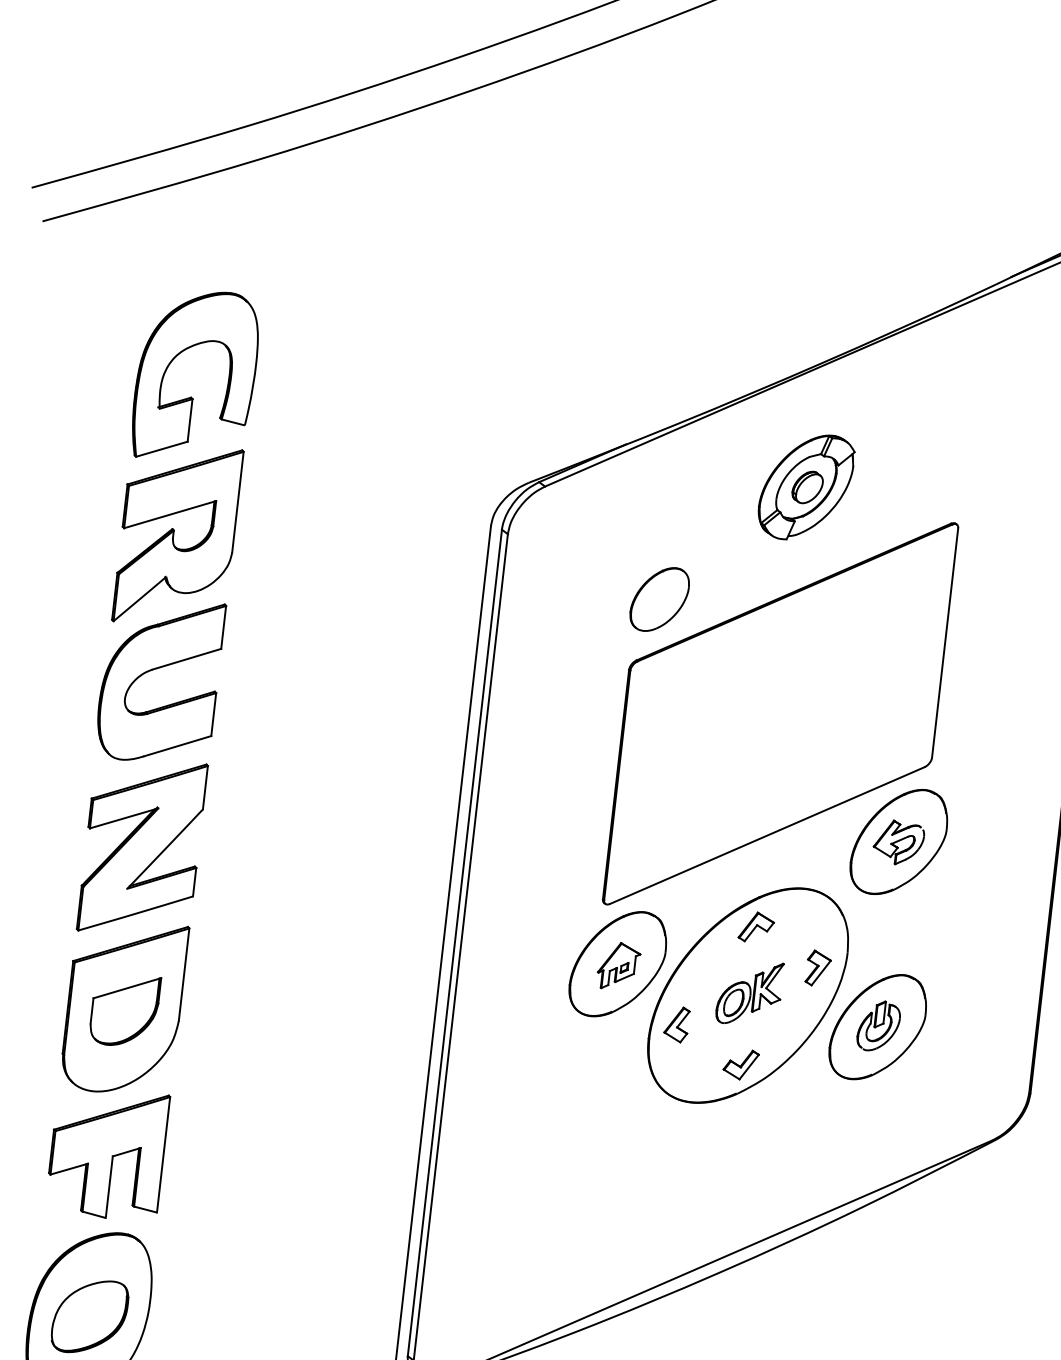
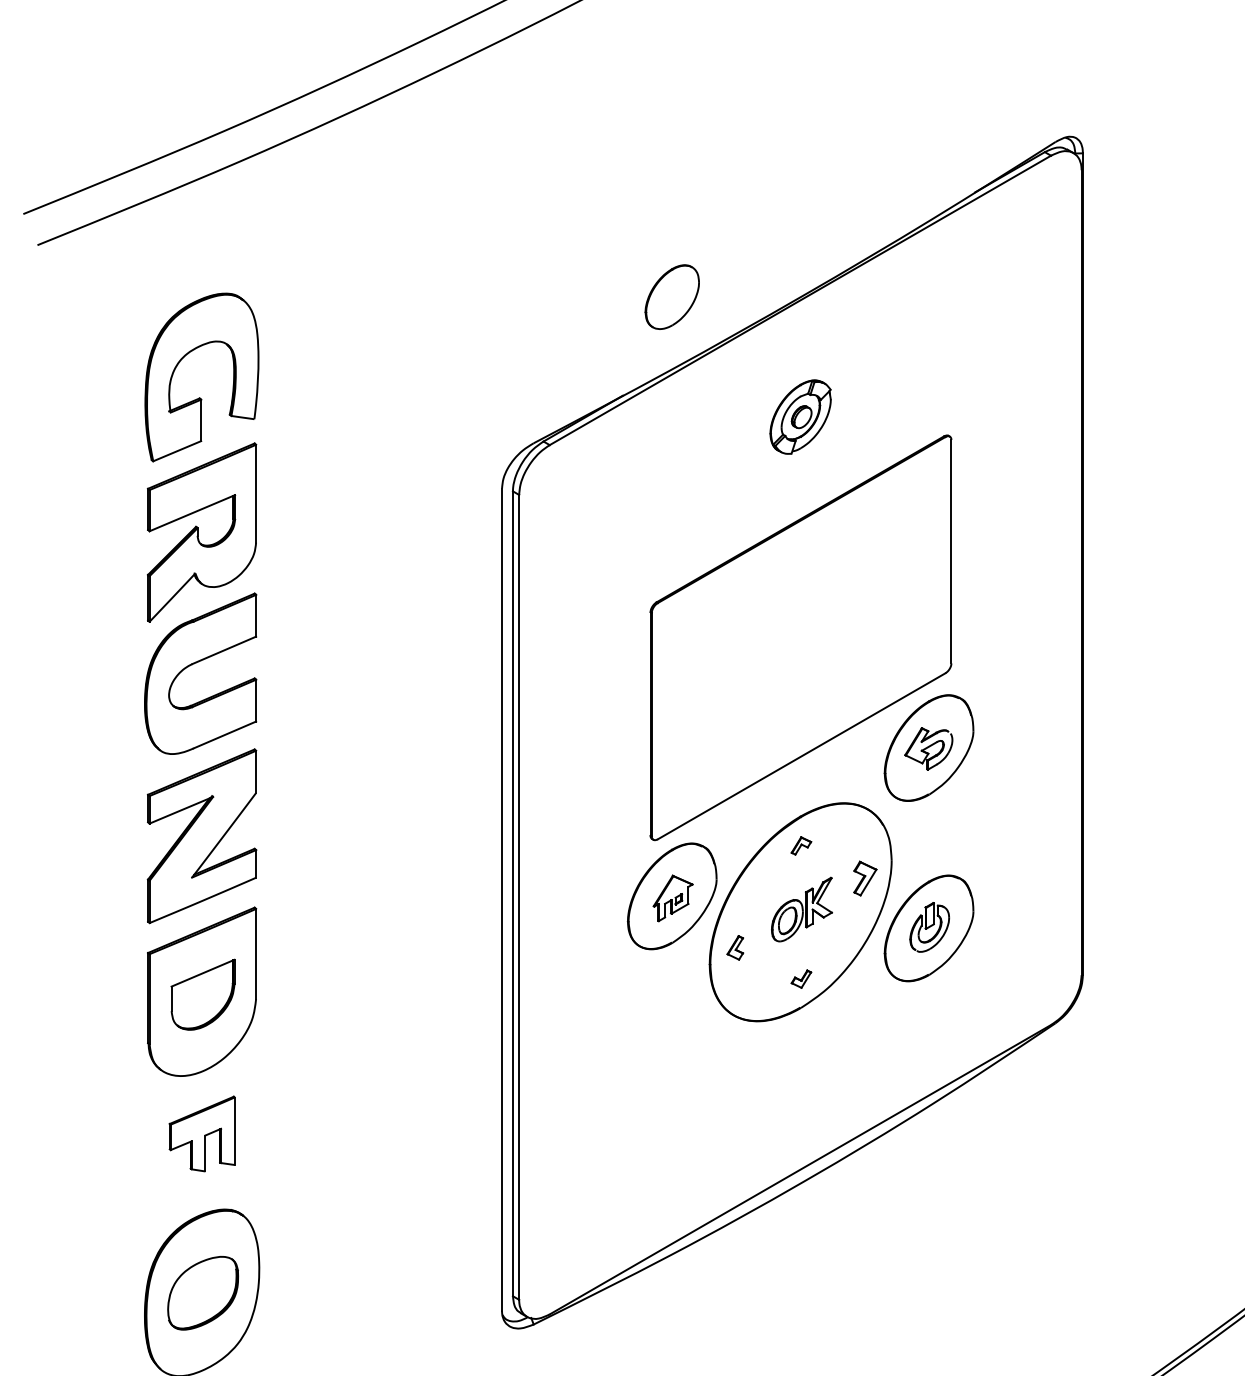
part: (805, 486) -> (800, 416), size x0.7
part: (658, 598) -> (671, 296), moved
part: (756, 927) -> (801, 845), size x0.6
part: (677, 1024) -> (735, 947), size x0.7
part: (741, 1063) -> (801, 978), size x0.6
part: (108, 1152) -> (202, 1133), size x0.6

